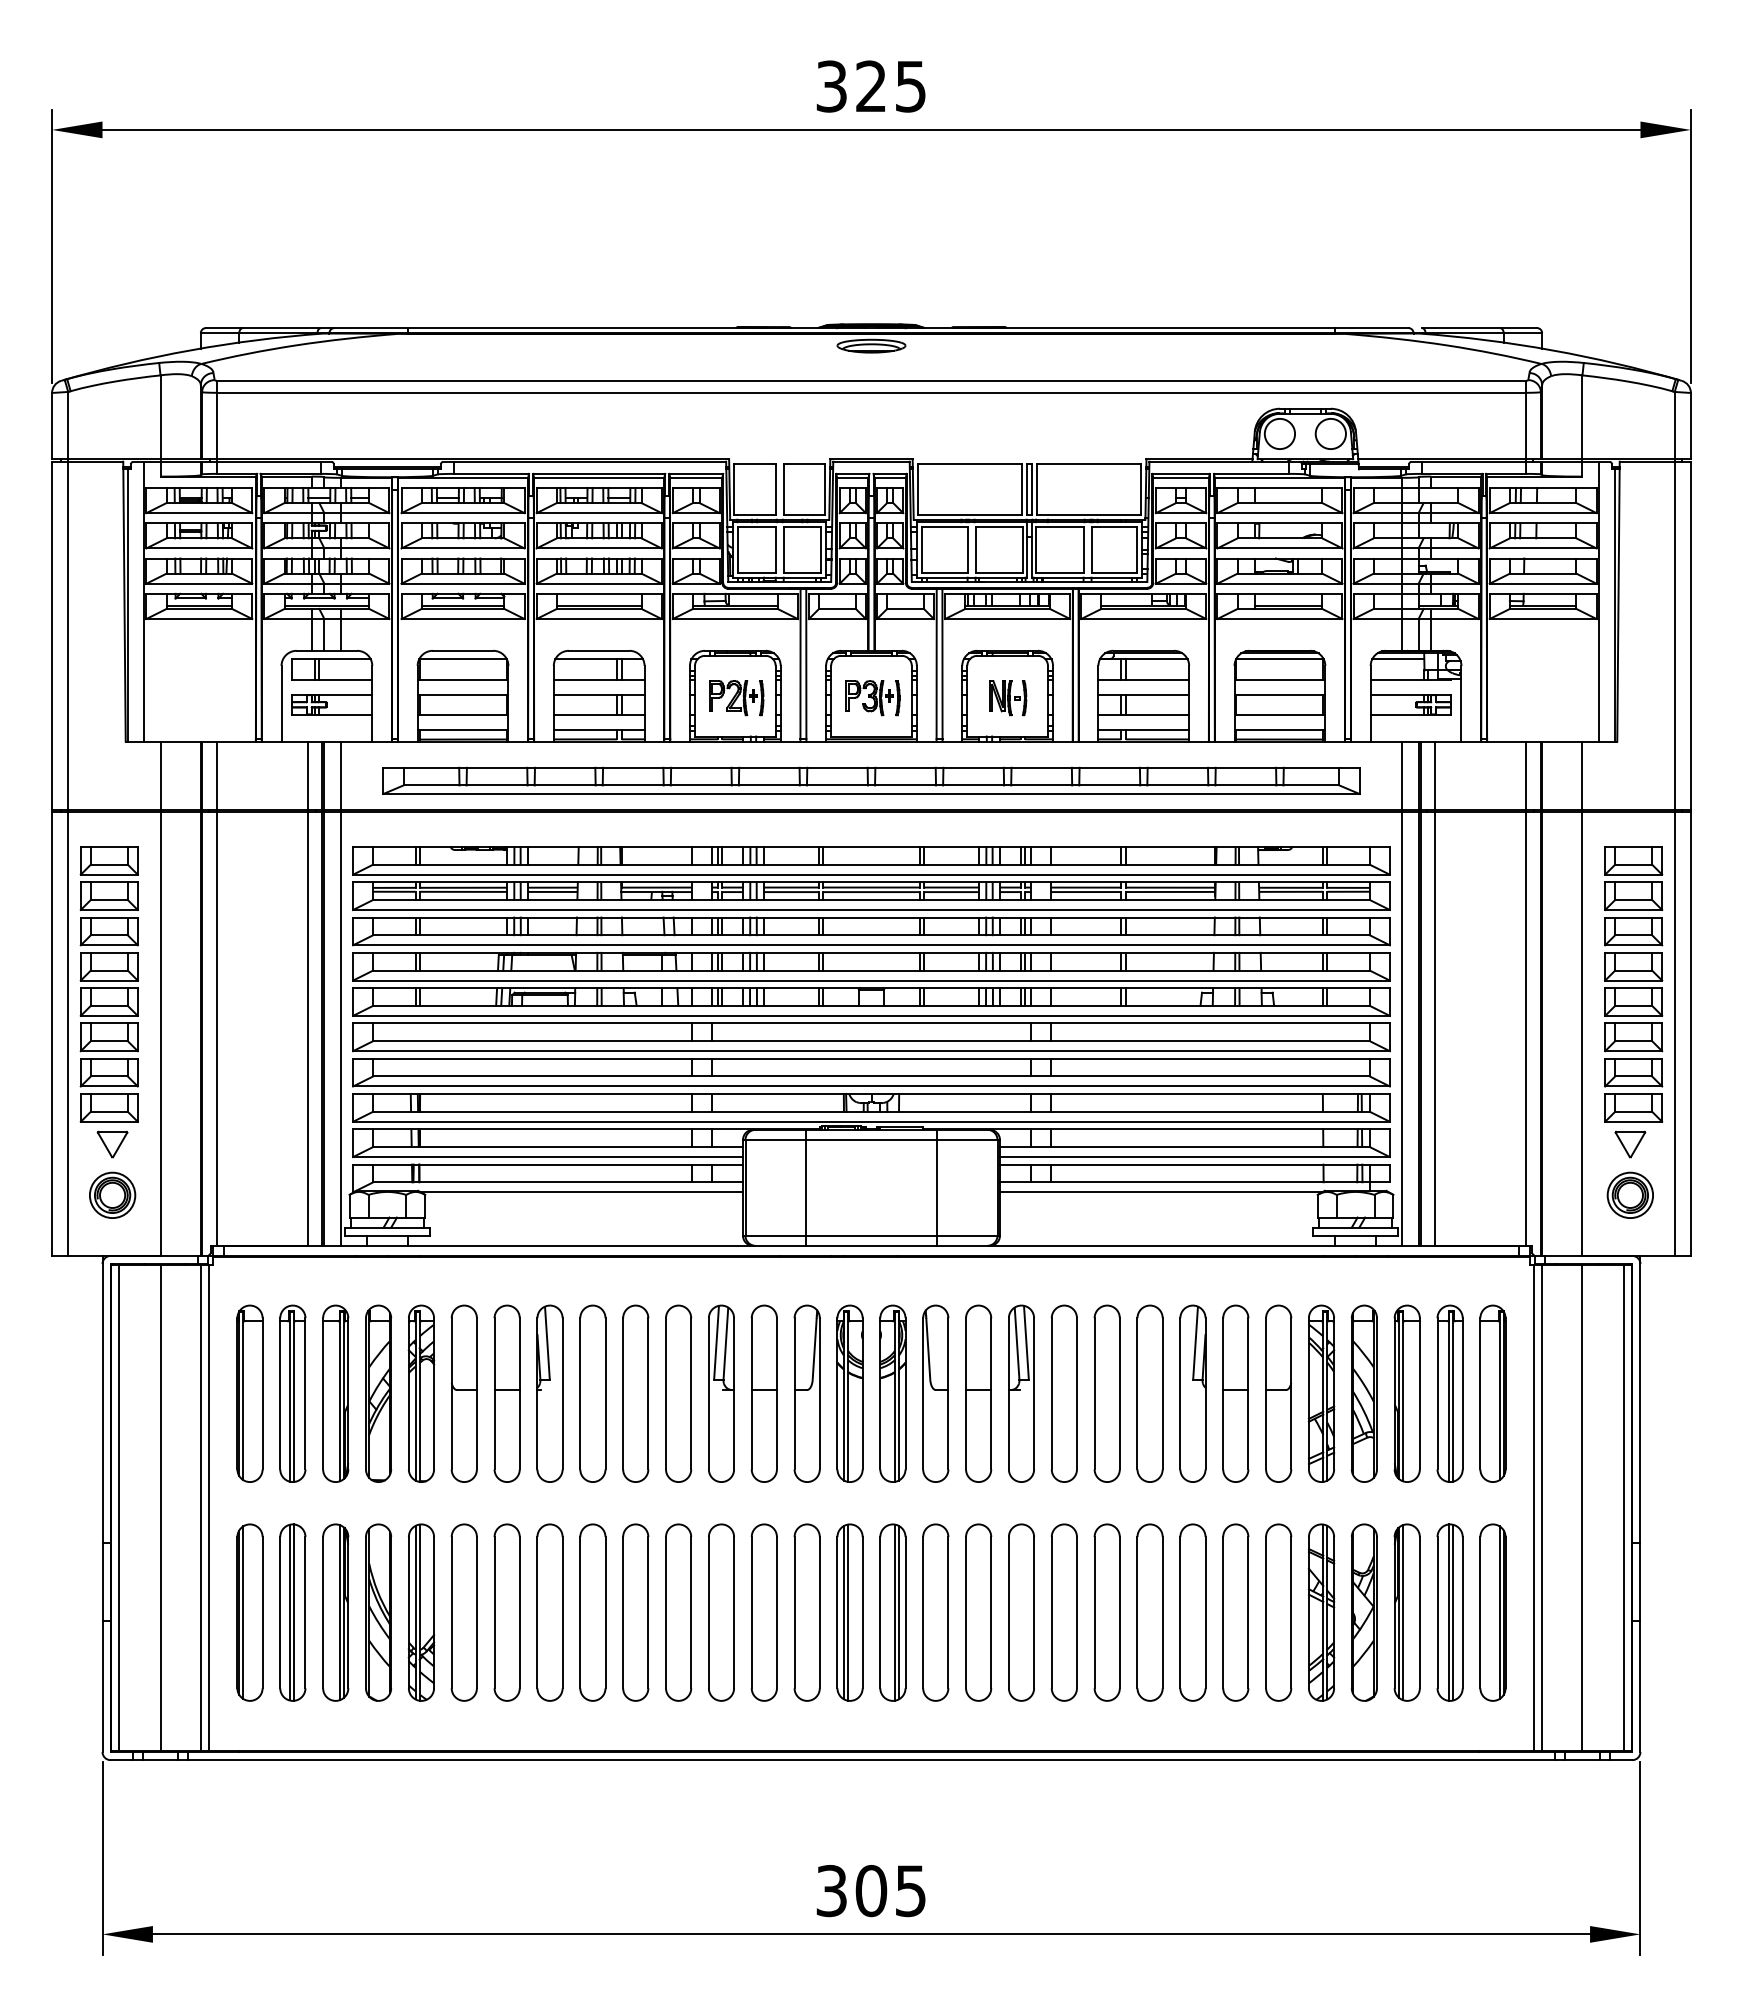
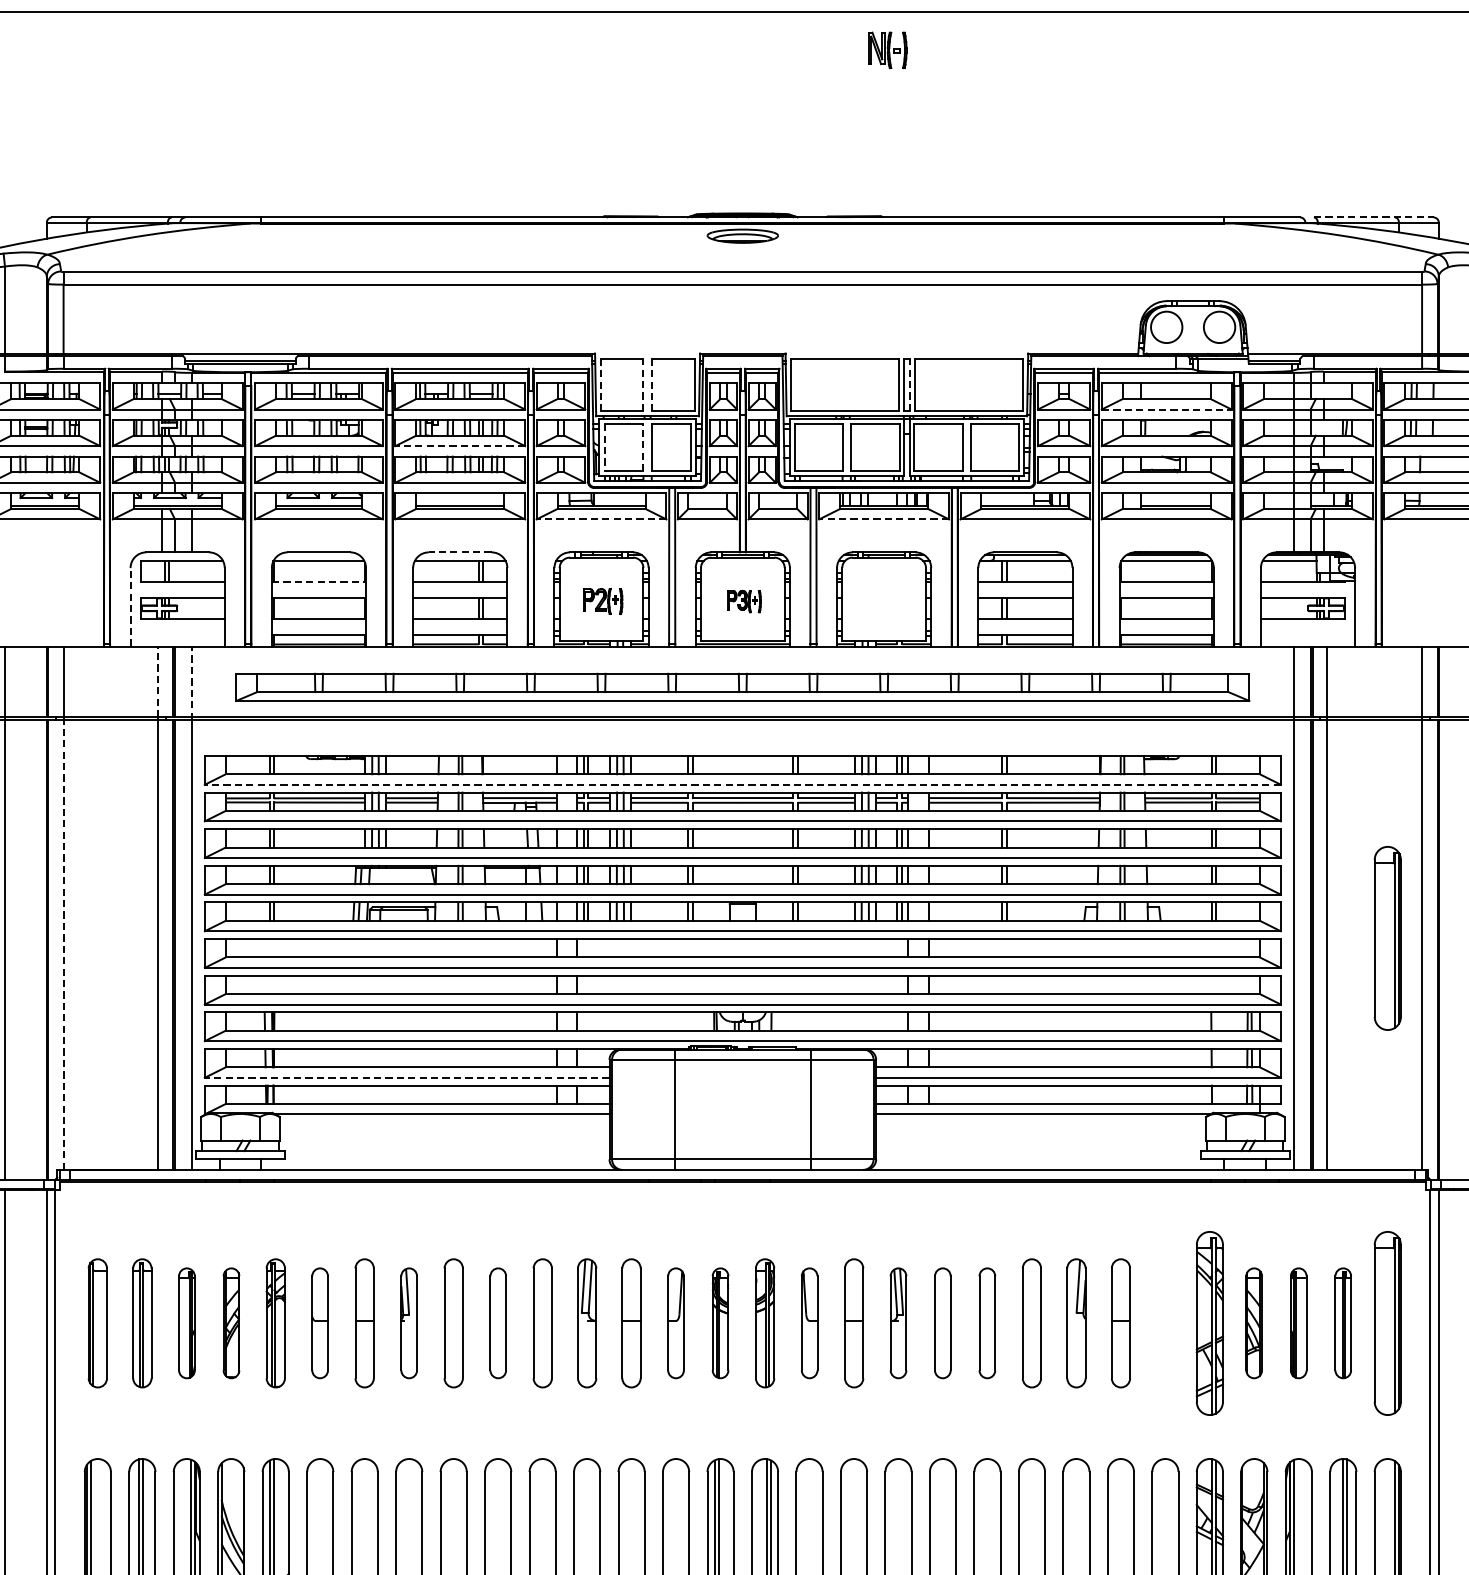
line: (1479, 328) -> (1373, 217), solid -> dashed
line: (775, 488) -> (643, 383), solid -> dashed
line: (1032, 488) -> (909, 383), solid -> dashed
line: (734, 489) -> (600, 384), solid -> dashed
line: (783, 489) -> (651, 384), solid -> dashed
line: (1279, 513) -> (1166, 409), solid -> dashed
line: (599, 548) -> (460, 446), solid -> dashed
line: (738, 549) -> (604, 447), solid -> dashed
line: (775, 549) -> (643, 447), solid -> dashed
line: (735, 619) -> (601, 519), solid -> dashed
line: (1007, 619) -> (883, 519), solid -> dashed
line: (598, 650) -> (459, 552), solid -> dashed
line: (462, 679) -> (318, 582), solid -> dashed
part: (736, 698) -> (602, 601), size x0.7
part: (872, 698) -> (743, 601), size x0.6
part: (1008, 698) -> (888, 50), moved
line: (281, 703) -> (130, 607), solid -> dashed
line: (308, 775) -> (158, 681), solid -> dashed
line: (340, 776) -> (191, 682), solid -> dashed
line: (871, 874) -> (742, 784), solid -> dashed
part: (1492, 1022) -> (1387, 938), added
line: (216, 1029) -> (63, 945), solid -> dashed
line: (548, 1157) -> (407, 1078), solid -> dashed
part: (249, 1393) -> (97, 1323), size x0.7
part: (292, 1393) -> (141, 1323), size x0.7
part: (335, 1393) -> (186, 1323), size x0.6
part: (378, 1393) -> (231, 1323), size x0.6
part: (421, 1393) -> (275, 1323), size x0.7
part: (463, 1393) -> (319, 1323), size x0.6
part: (506, 1393) -> (364, 1323), size x0.7
part: (549, 1393) -> (408, 1323), size x0.6
part: (592, 1393) -> (453, 1323), size x0.7
part: (635, 1393) -> (497, 1323), size x0.6
part: (678, 1393) -> (542, 1323), size x0.7
part: (721, 1393) -> (587, 1323), size x0.7
part: (763, 1393) -> (630, 1323), size x0.7
part: (806, 1393) -> (675, 1323), size x0.6
part: (849, 1393) -> (720, 1323), size x0.6
part: (892, 1393) -> (764, 1323), size x0.7
part: (935, 1393) -> (809, 1323), size x0.6
part: (978, 1393) -> (853, 1323), size x0.7
part: (1021, 1393) -> (898, 1323), size x0.6
part: (1063, 1393) -> (942, 1323), size x0.6
part: (1106, 1393) -> (986, 1323), size x0.6
part: (1149, 1393) -> (1031, 1323), size x0.7
part: (1192, 1393) -> (1075, 1323), size x0.7
part: (1235, 1393) -> (1120, 1323), size x0.7
part: (1278, 1393) -> (1165, 1323), removed
part: (1363, 1393) -> (1253, 1323), size x0.6
part: (1406, 1393) -> (1298, 1323), size x0.6
part: (1449, 1393) -> (1342, 1323), size x0.6

